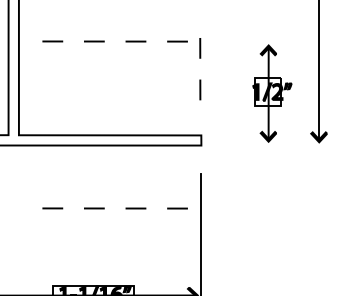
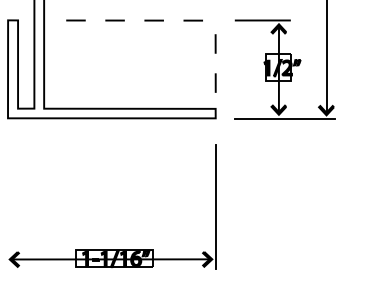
line: (251, 41) -> (262, 20), added
line: (200, 58) -> (215, 53), moved
line: (275, 145) -> (285, 118), added
line: (104, 208) -> (124, 177), removed

